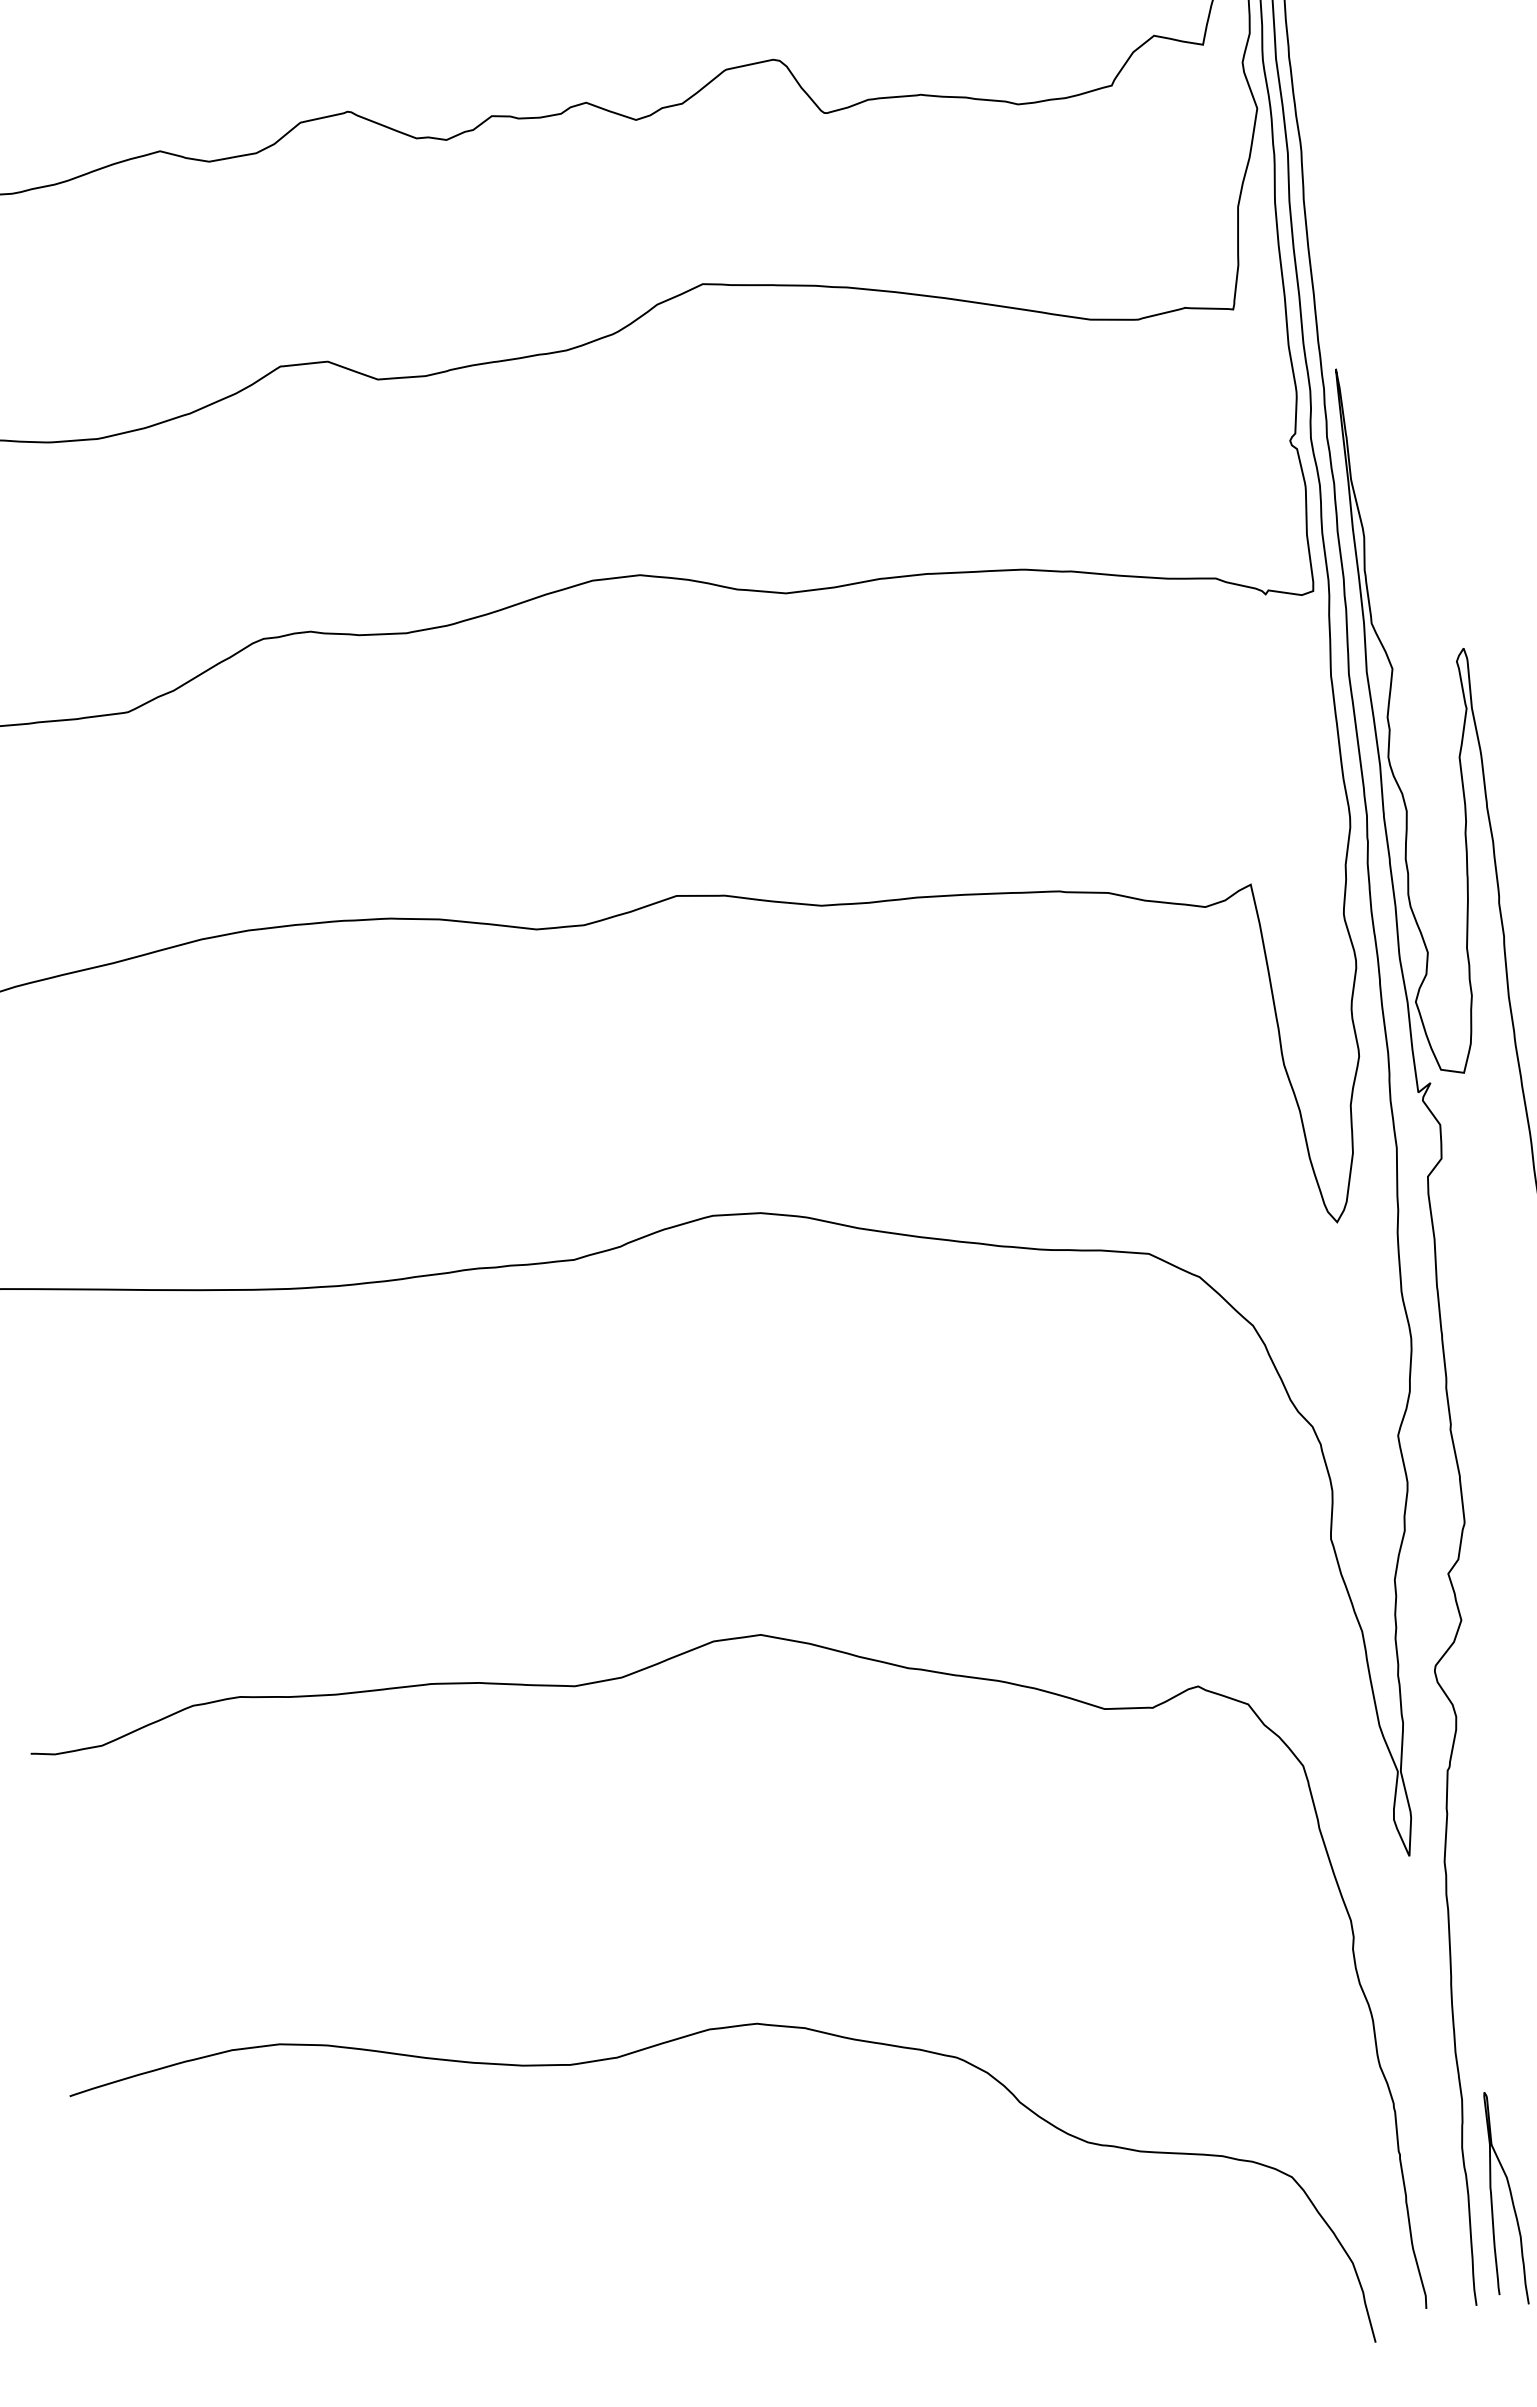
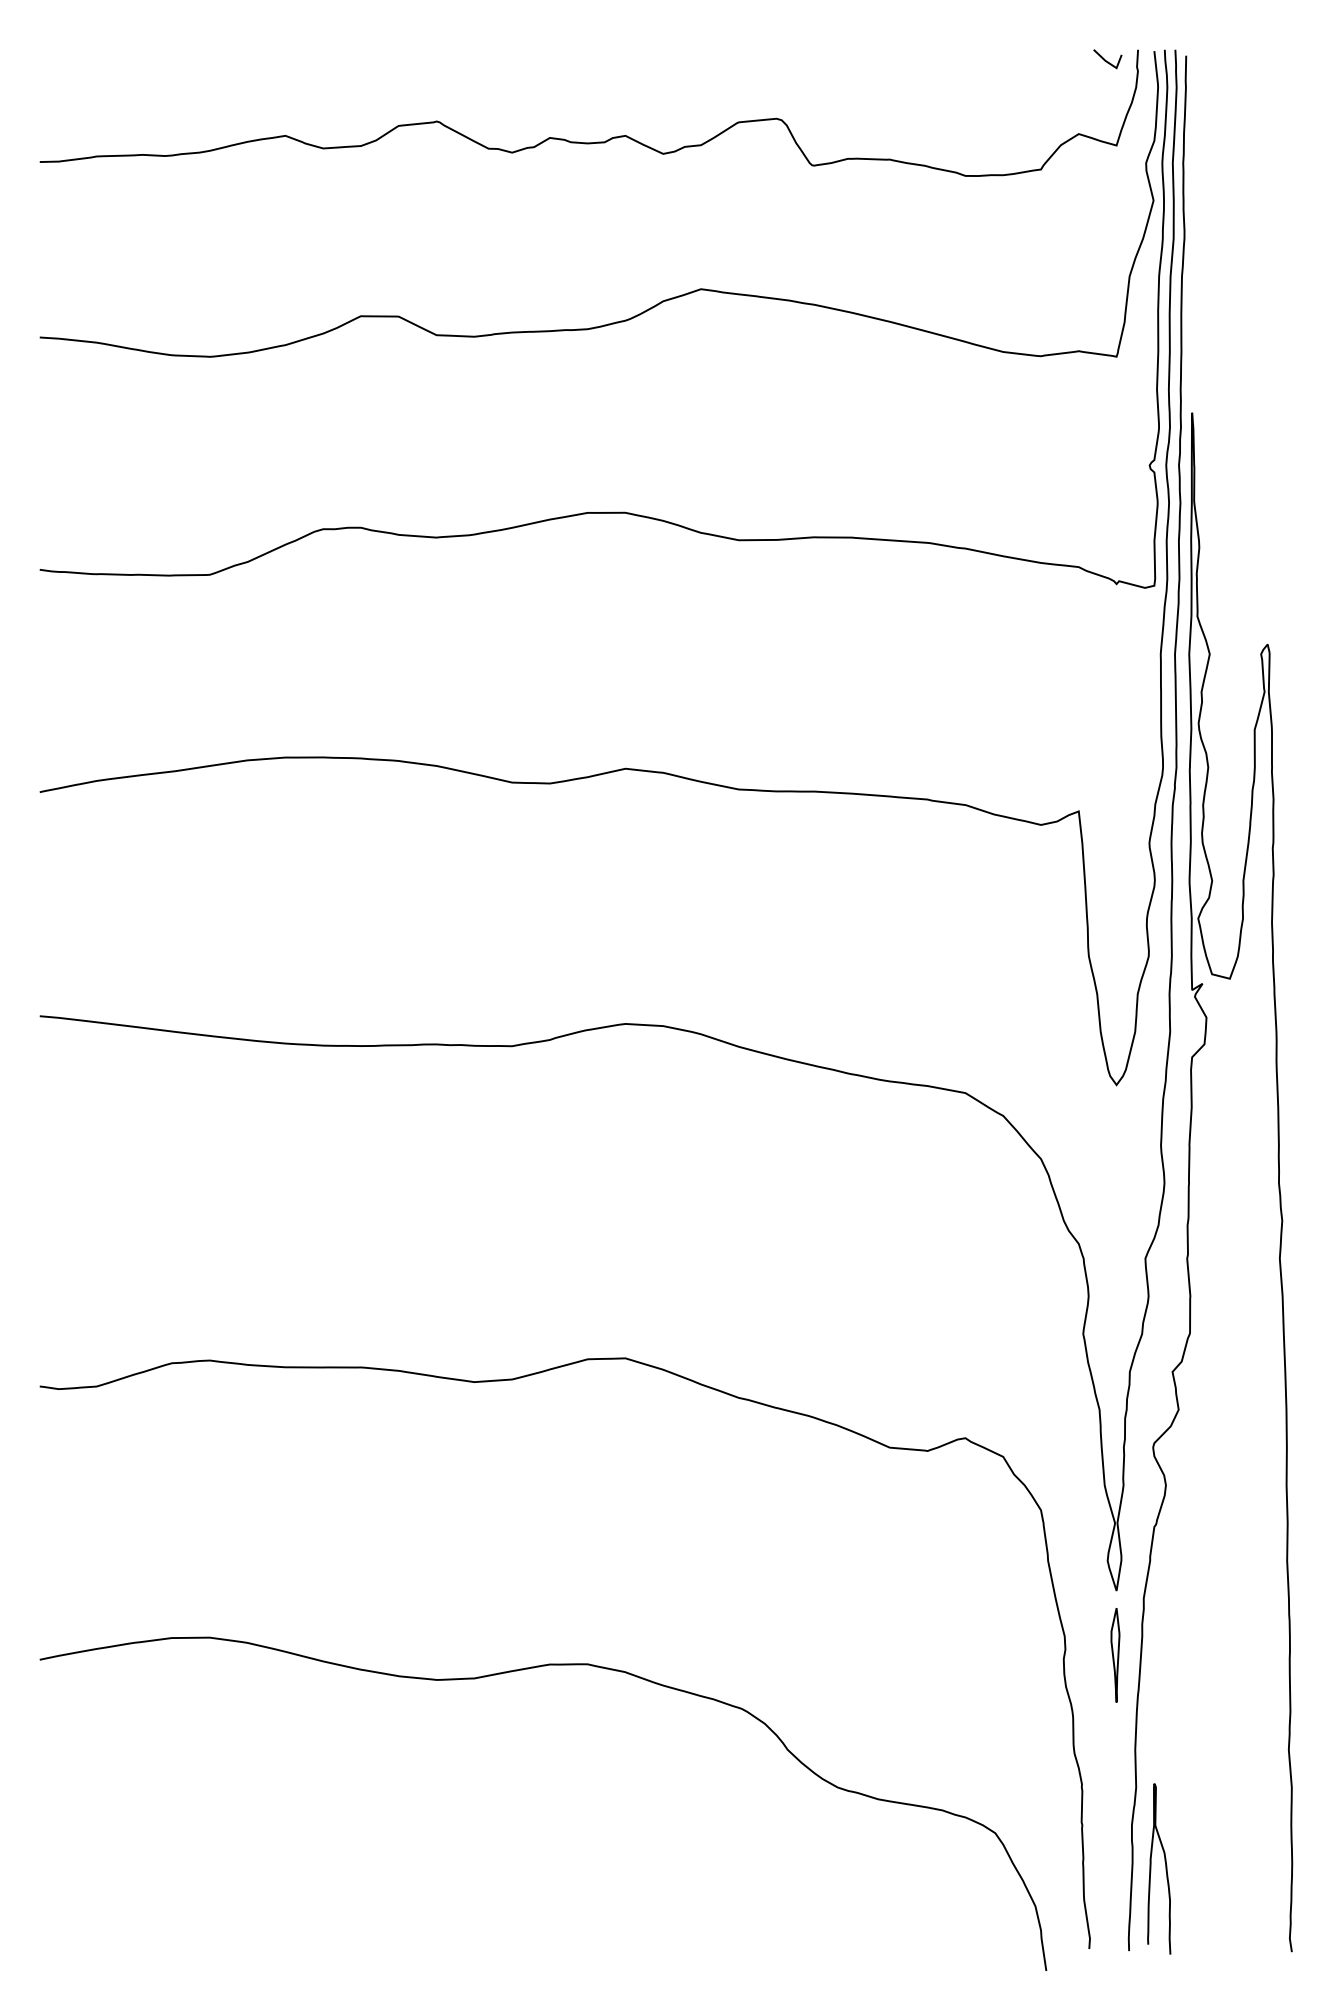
part: (1417, 1937) -> (1115, 1655), added

